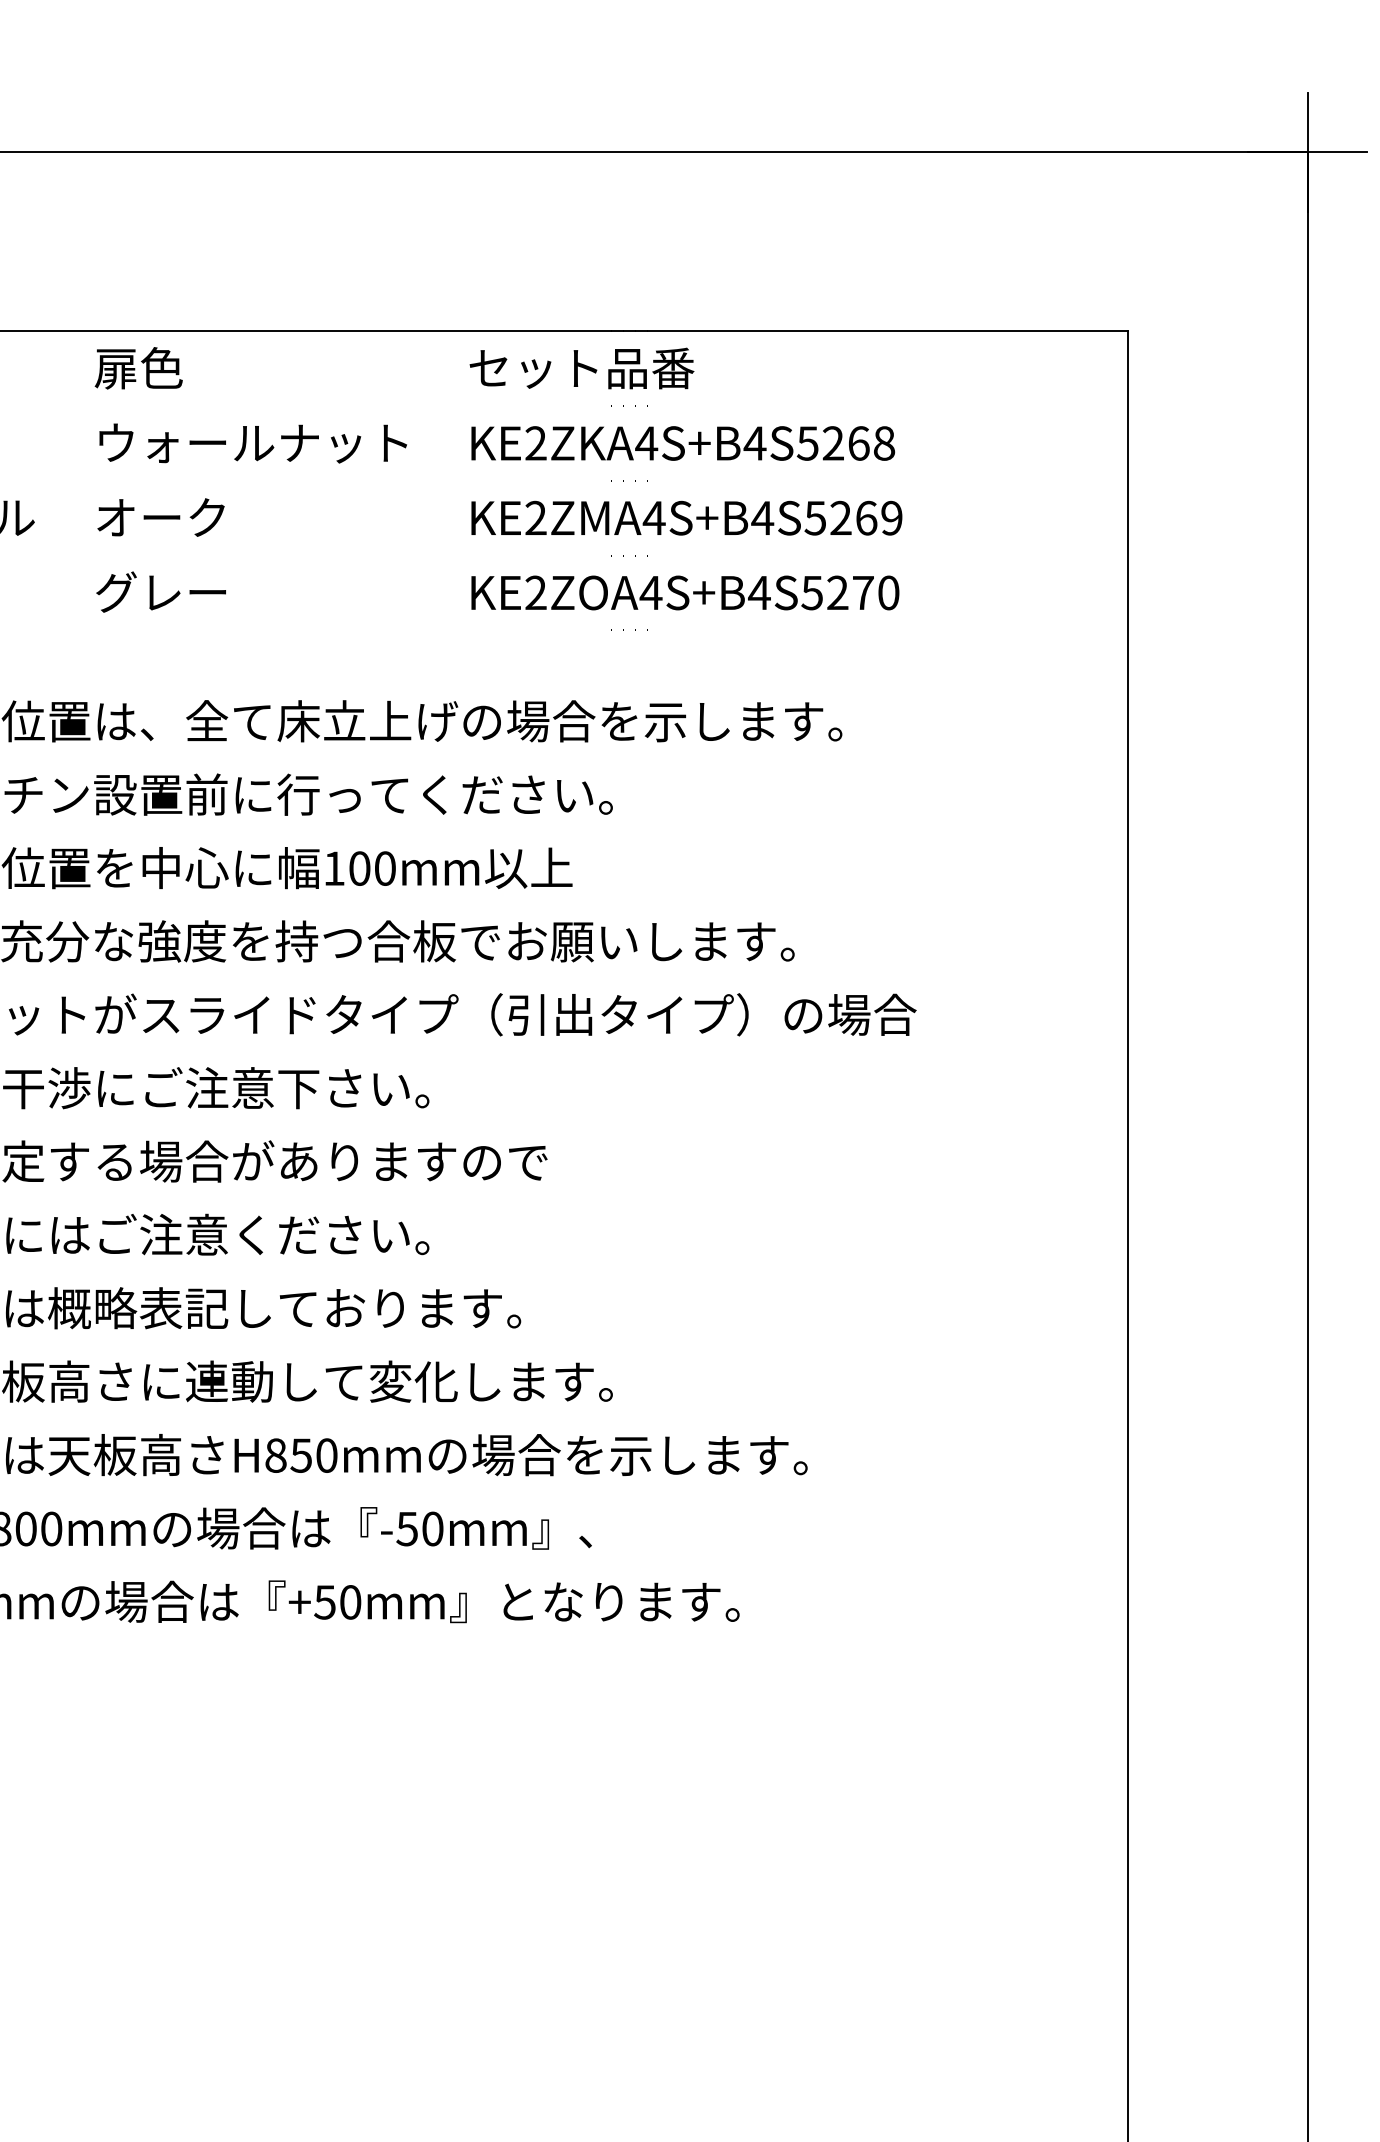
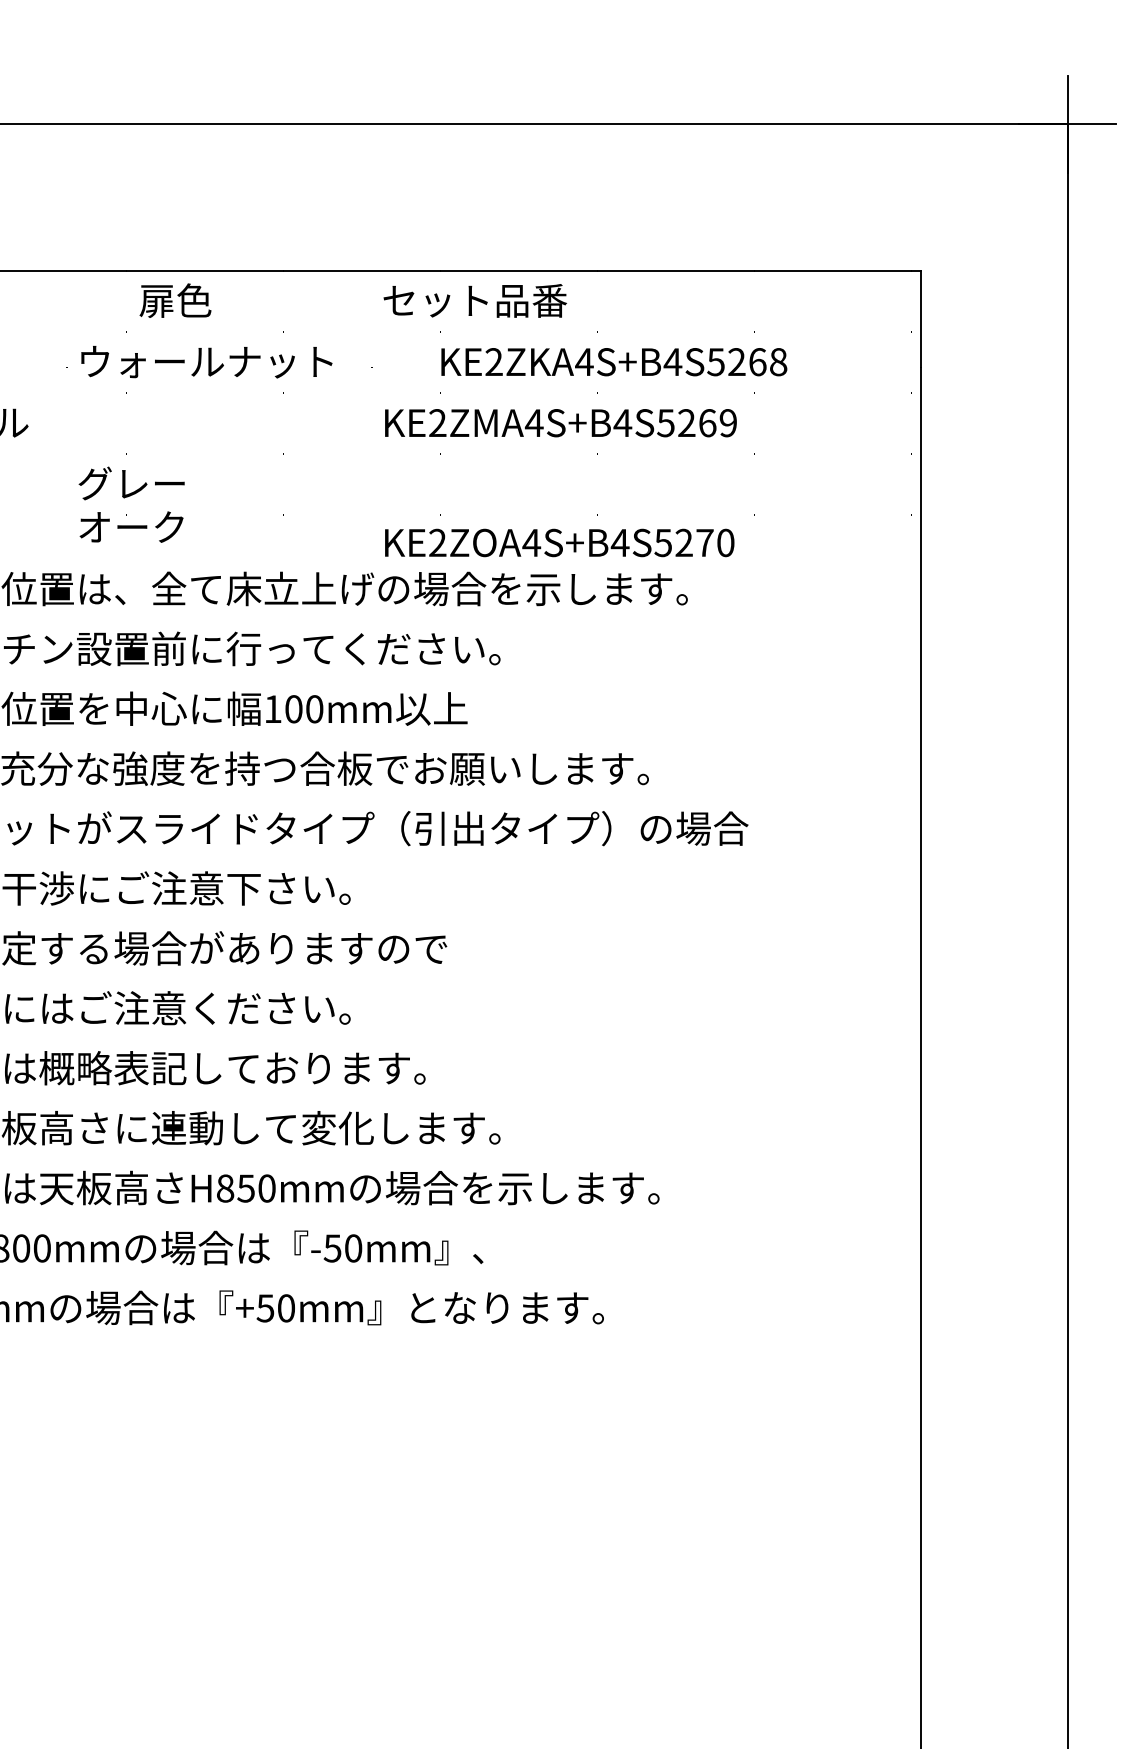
text: (138, 368) -> (175, 300), moved
text: (683, 443) -> (614, 362), moved
text: (160, 517) -> (131, 527), moved
text: (685, 592) -> (559, 542), moved

